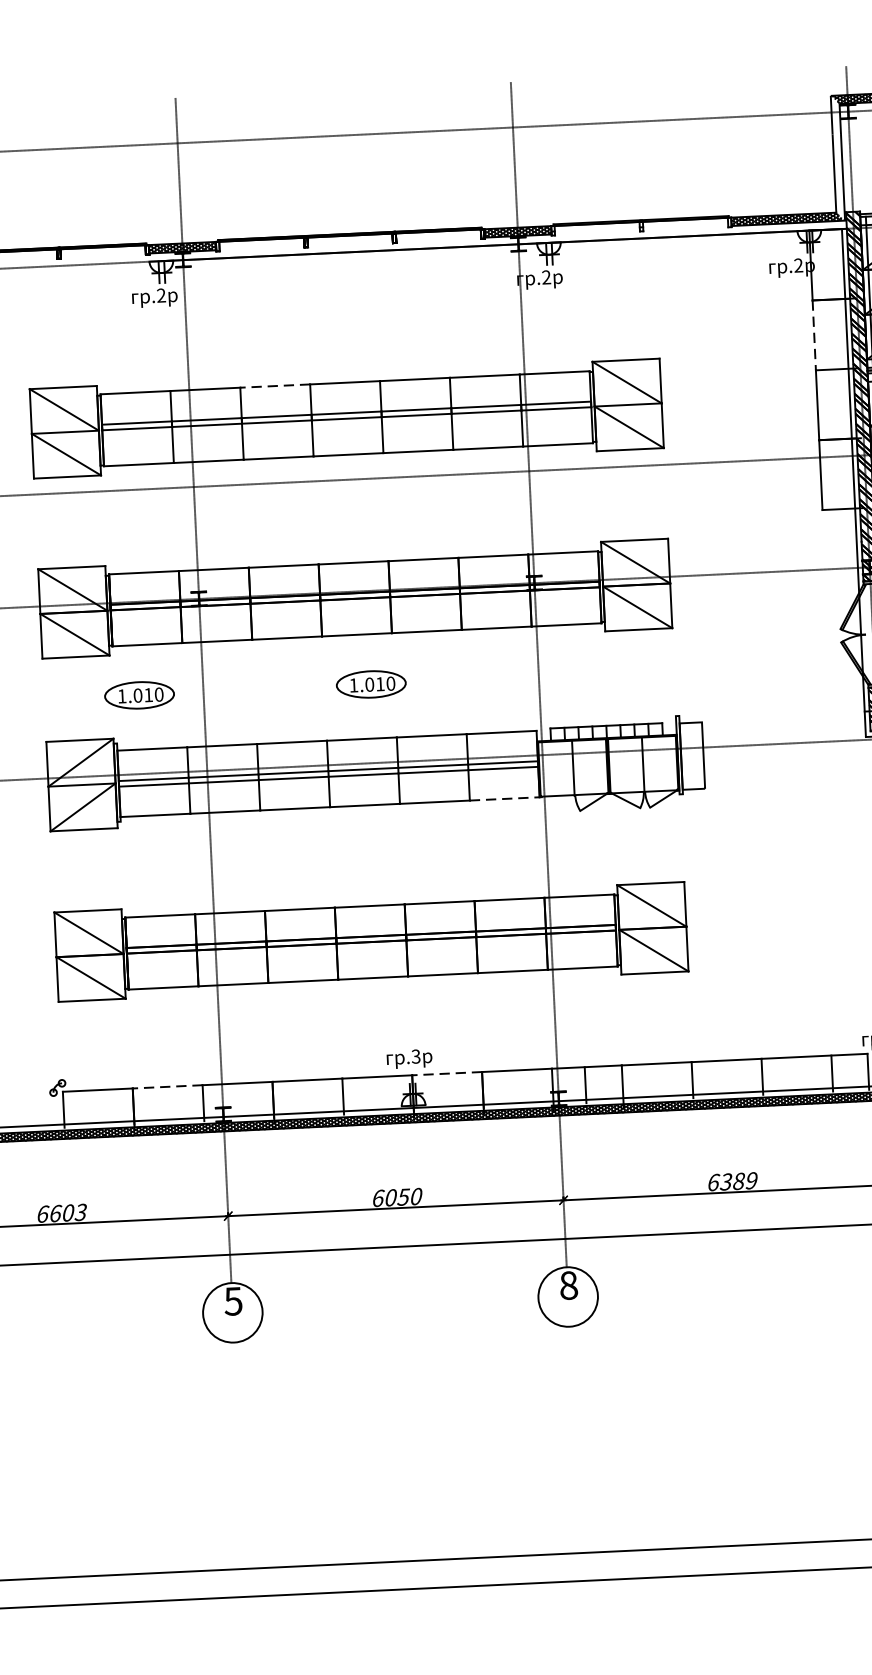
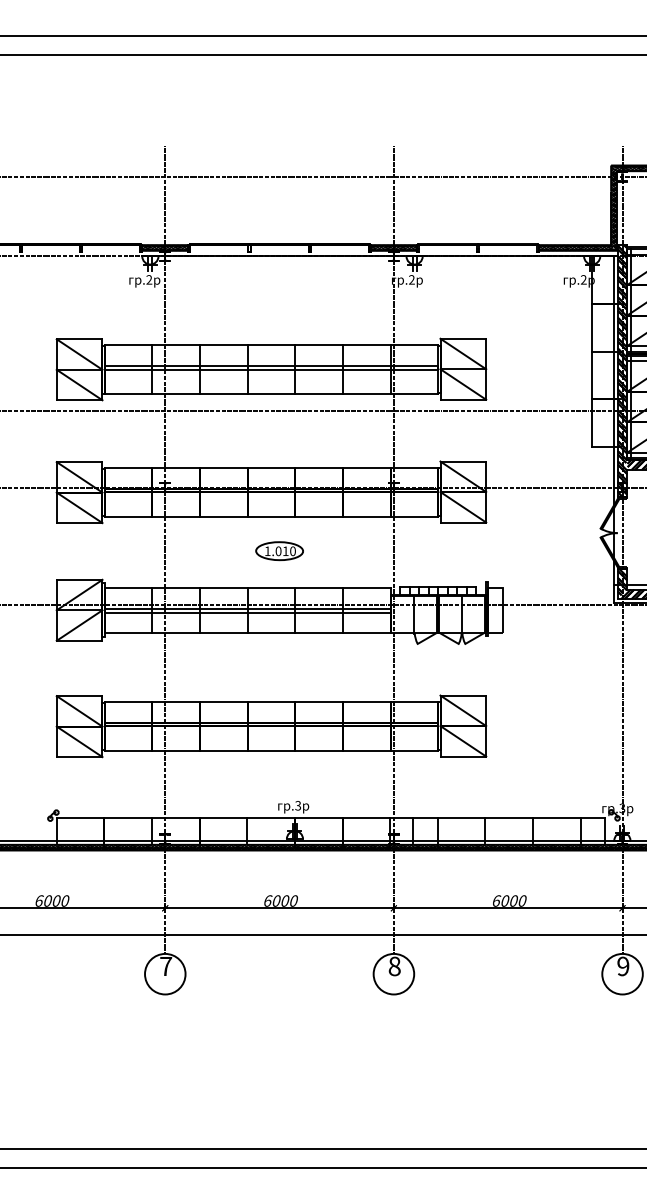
hatch: (837, 158) -> (613, 208), added
line: (814, 334) -> (592, 327), dashed -> solid
line: (274, 386) -> (223, 345), dashed -> solid
part: (139, 695) -> (121, 551), removed
line: (504, 799) -> (366, 633), dashed -> solid
line: (446, 1073) -> (318, 818), dashed -> solid
line: (168, 1086) -> (128, 818), dashed -> solid
text: (738, 1180) -> (513, 900), 6389 -> 6000
text: (402, 1196) -> (284, 900), 6050 -> 6000
text: (68, 1212) -> (56, 900), 6603 -> 6000
text: (232, 1301) -> (165, 966), 5 -> 7

